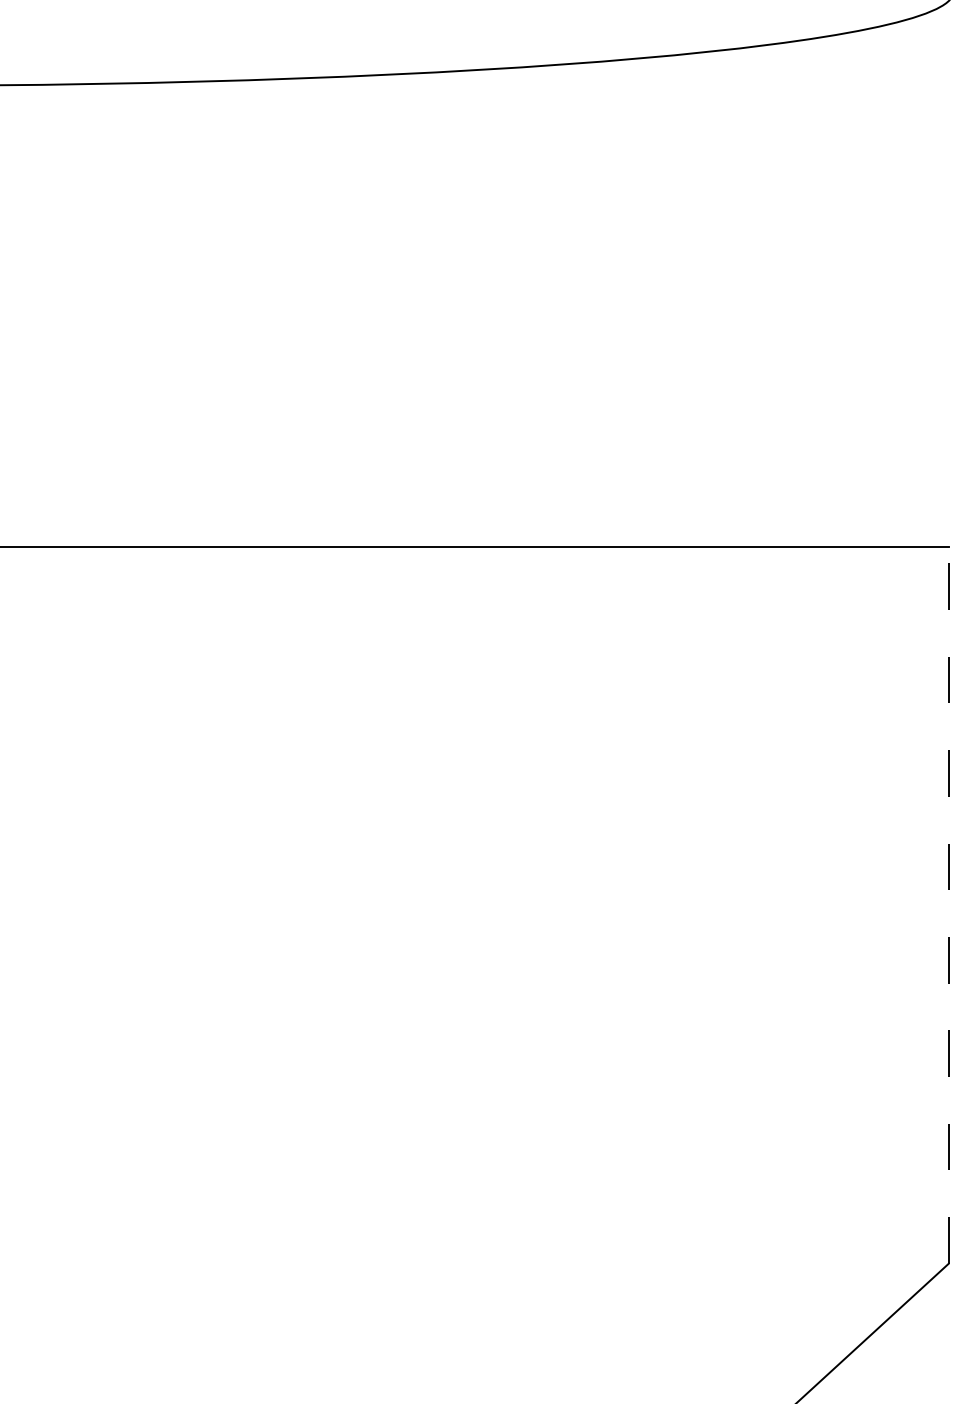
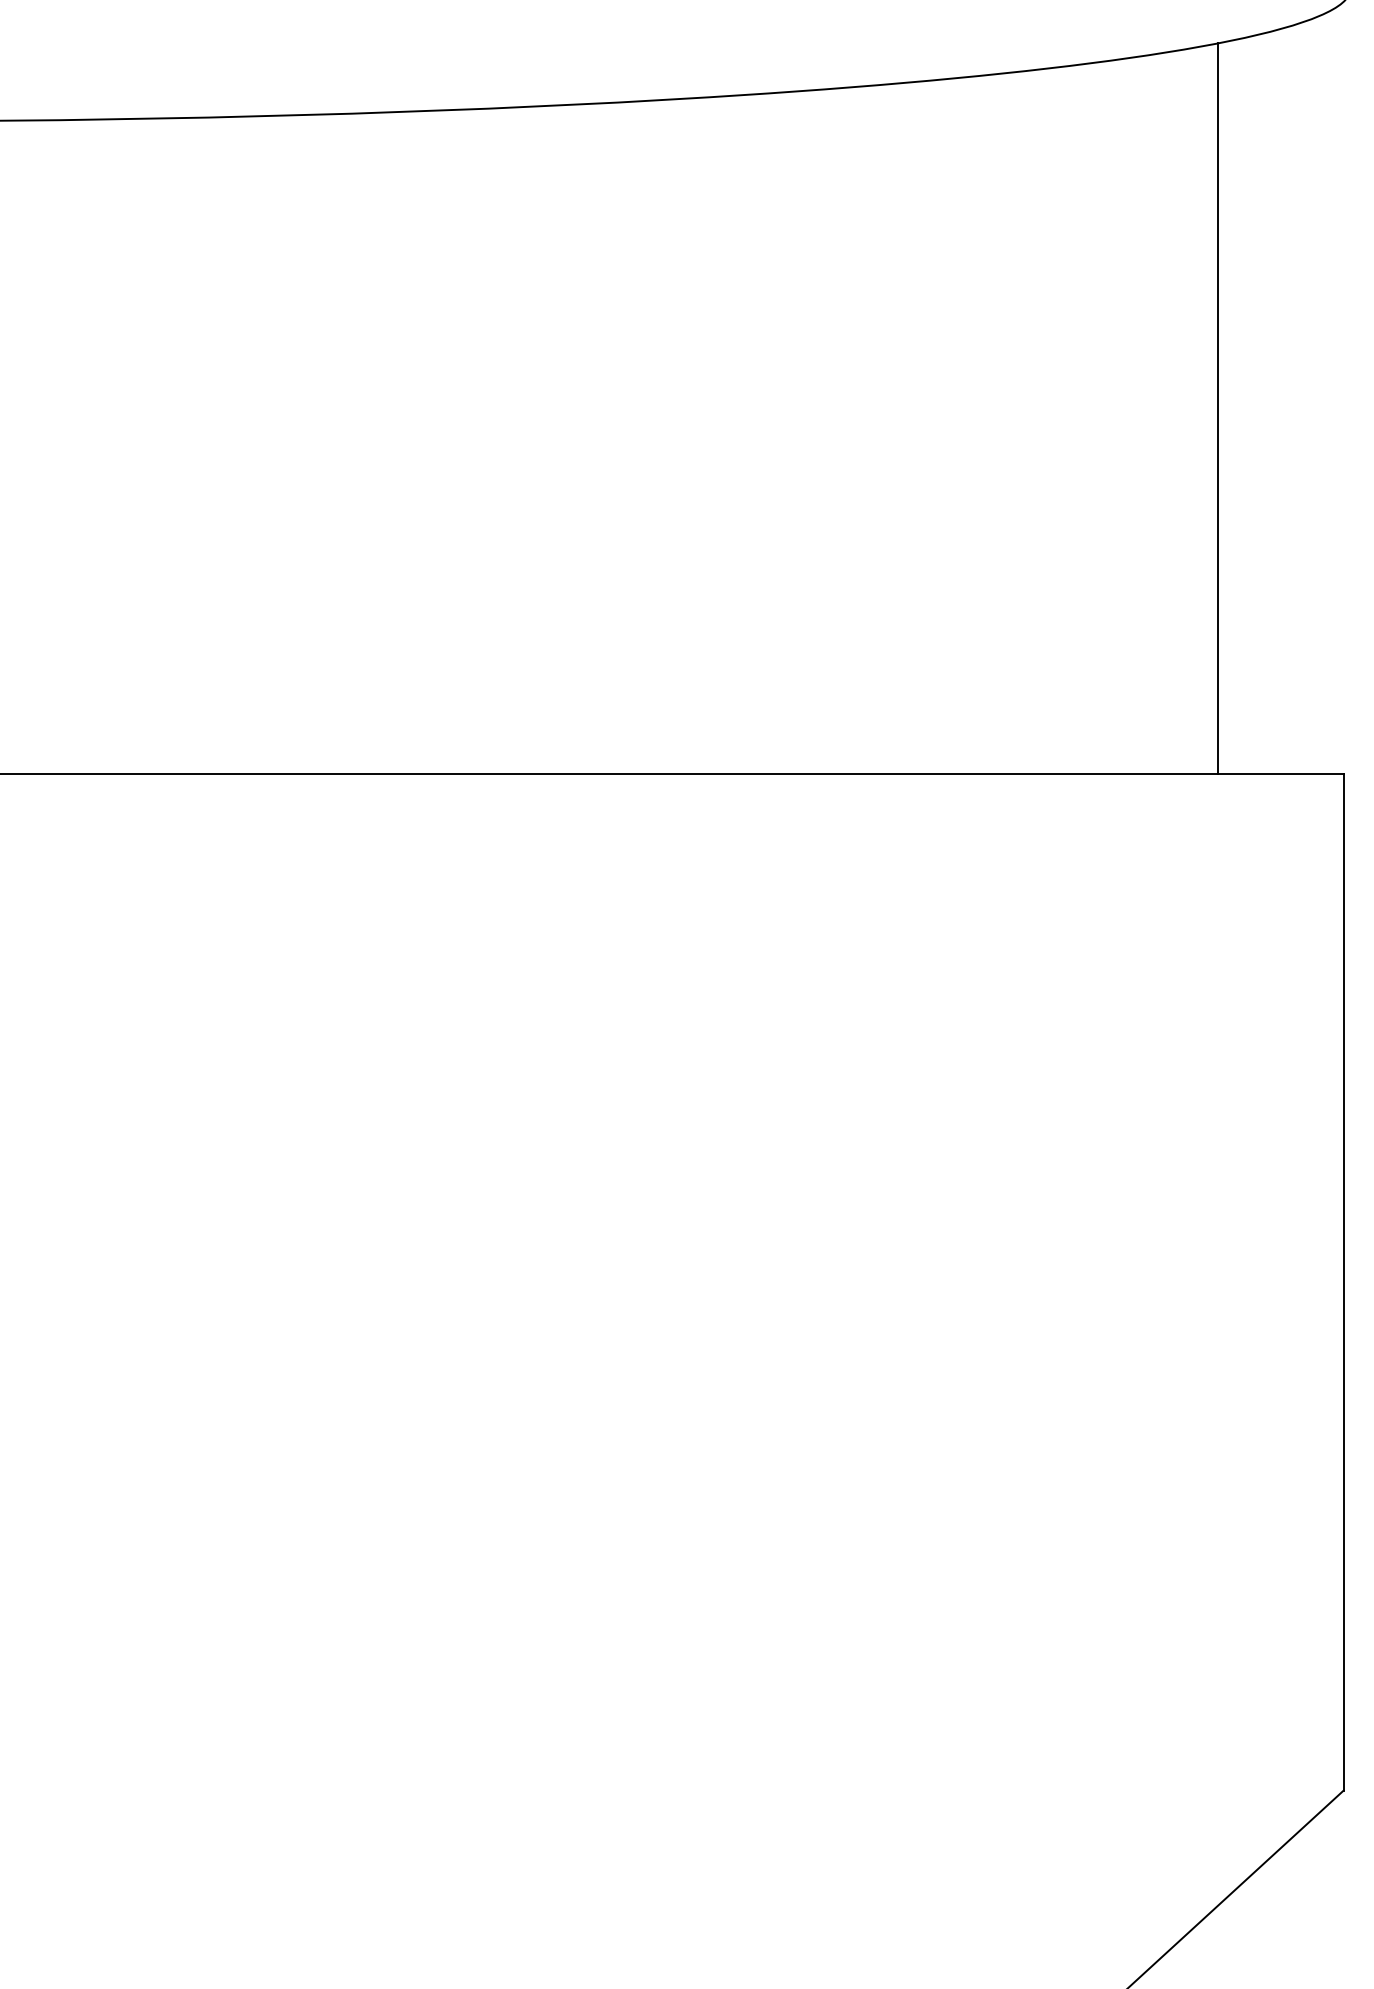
line: (859, 288) -> (1217, 408), added
line: (948, 905) -> (1343, 1282), dashed -> solid

